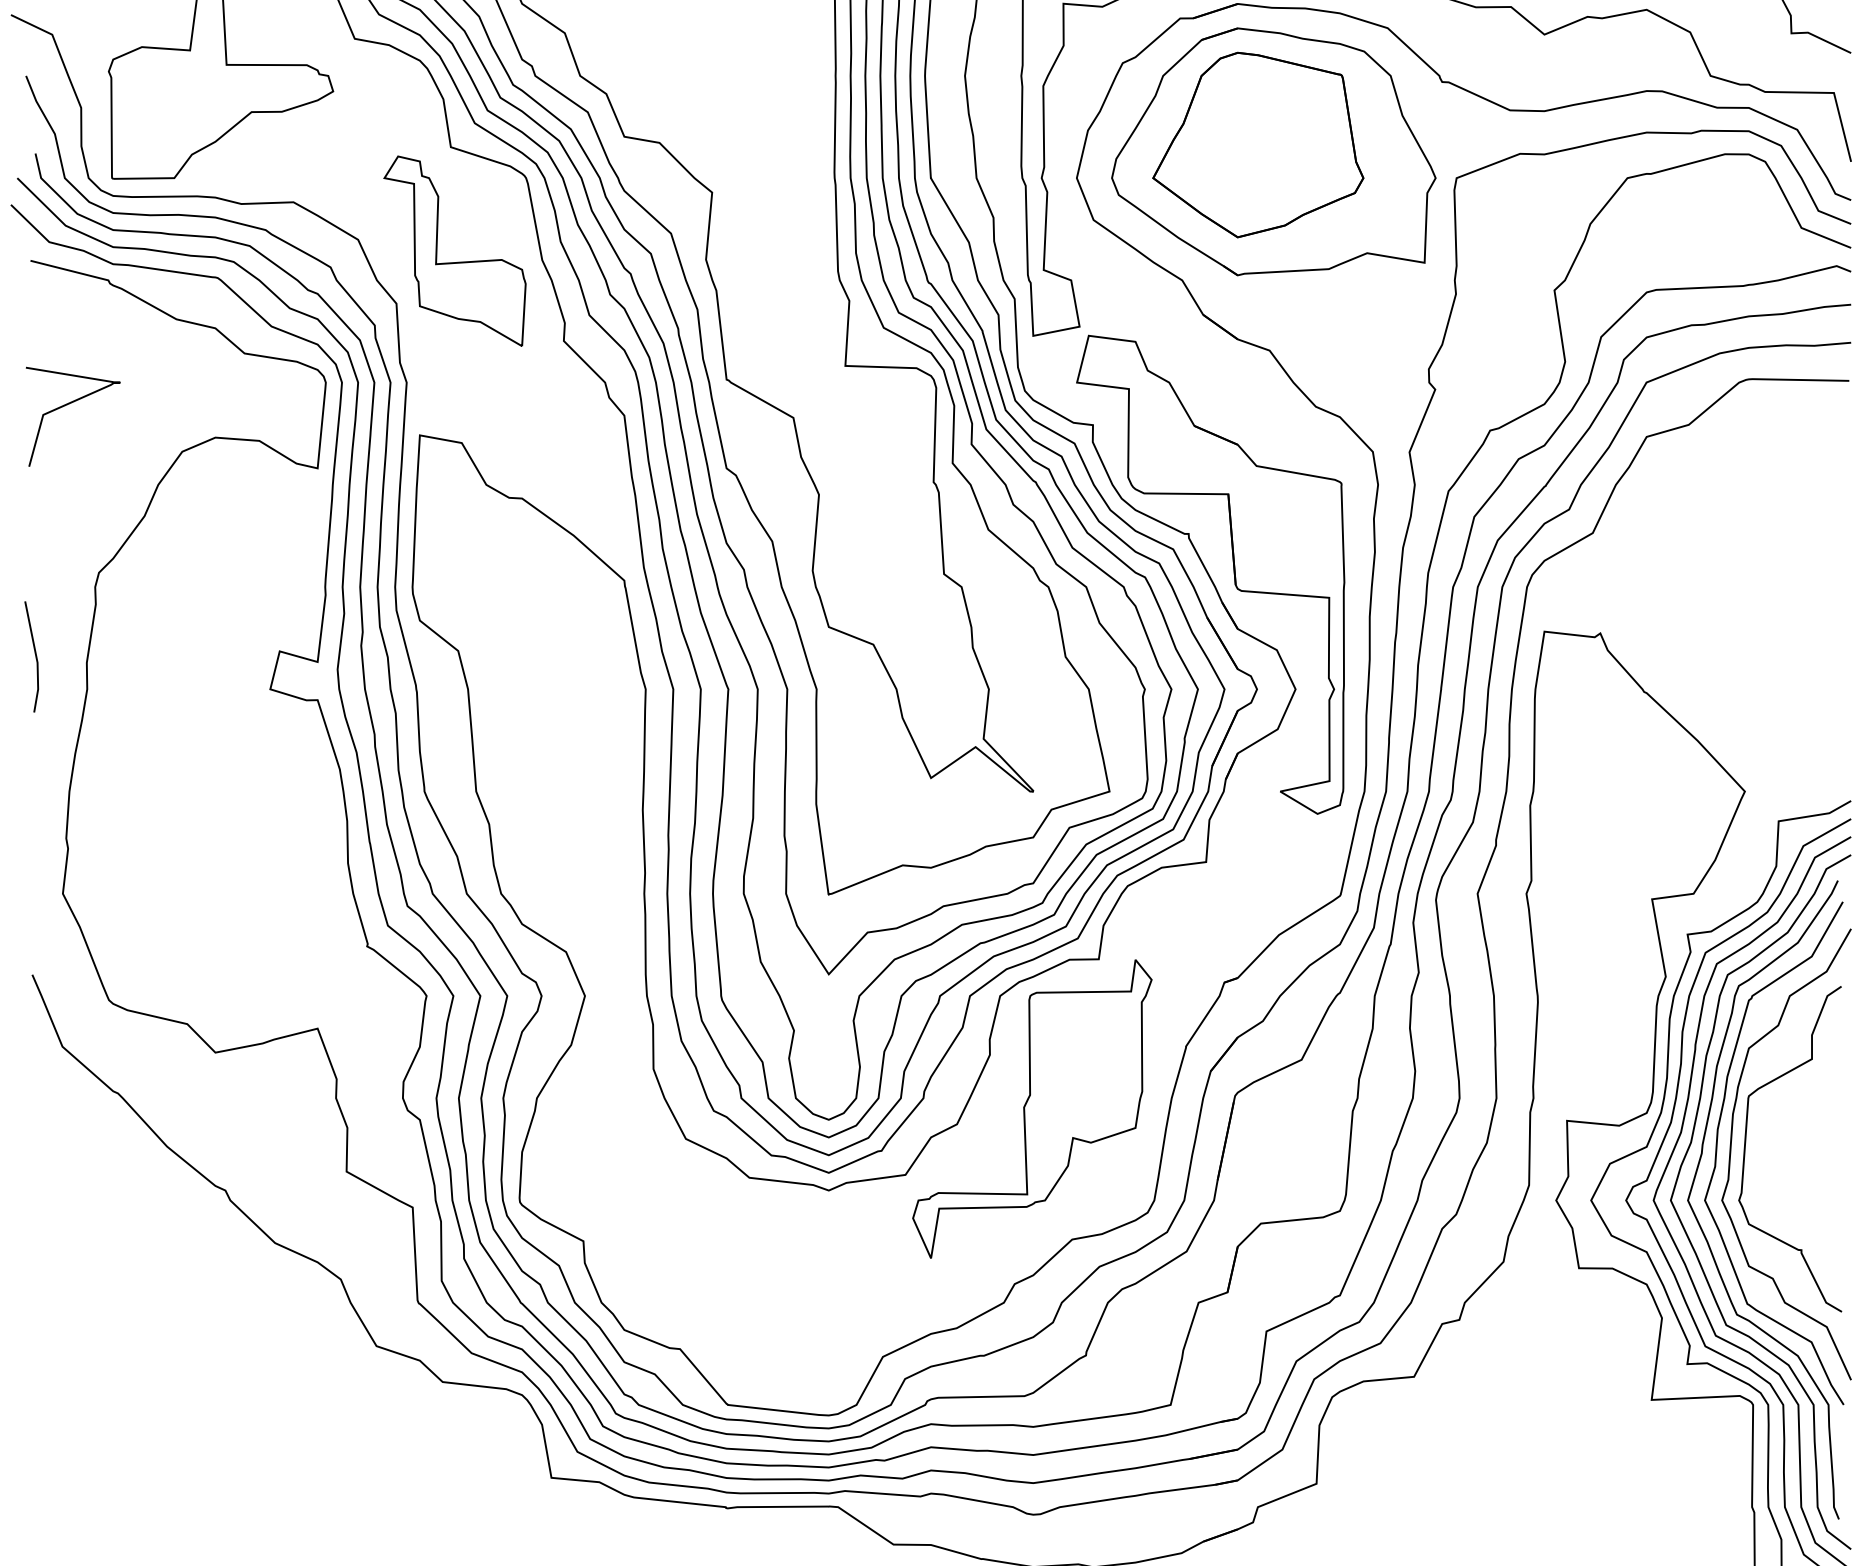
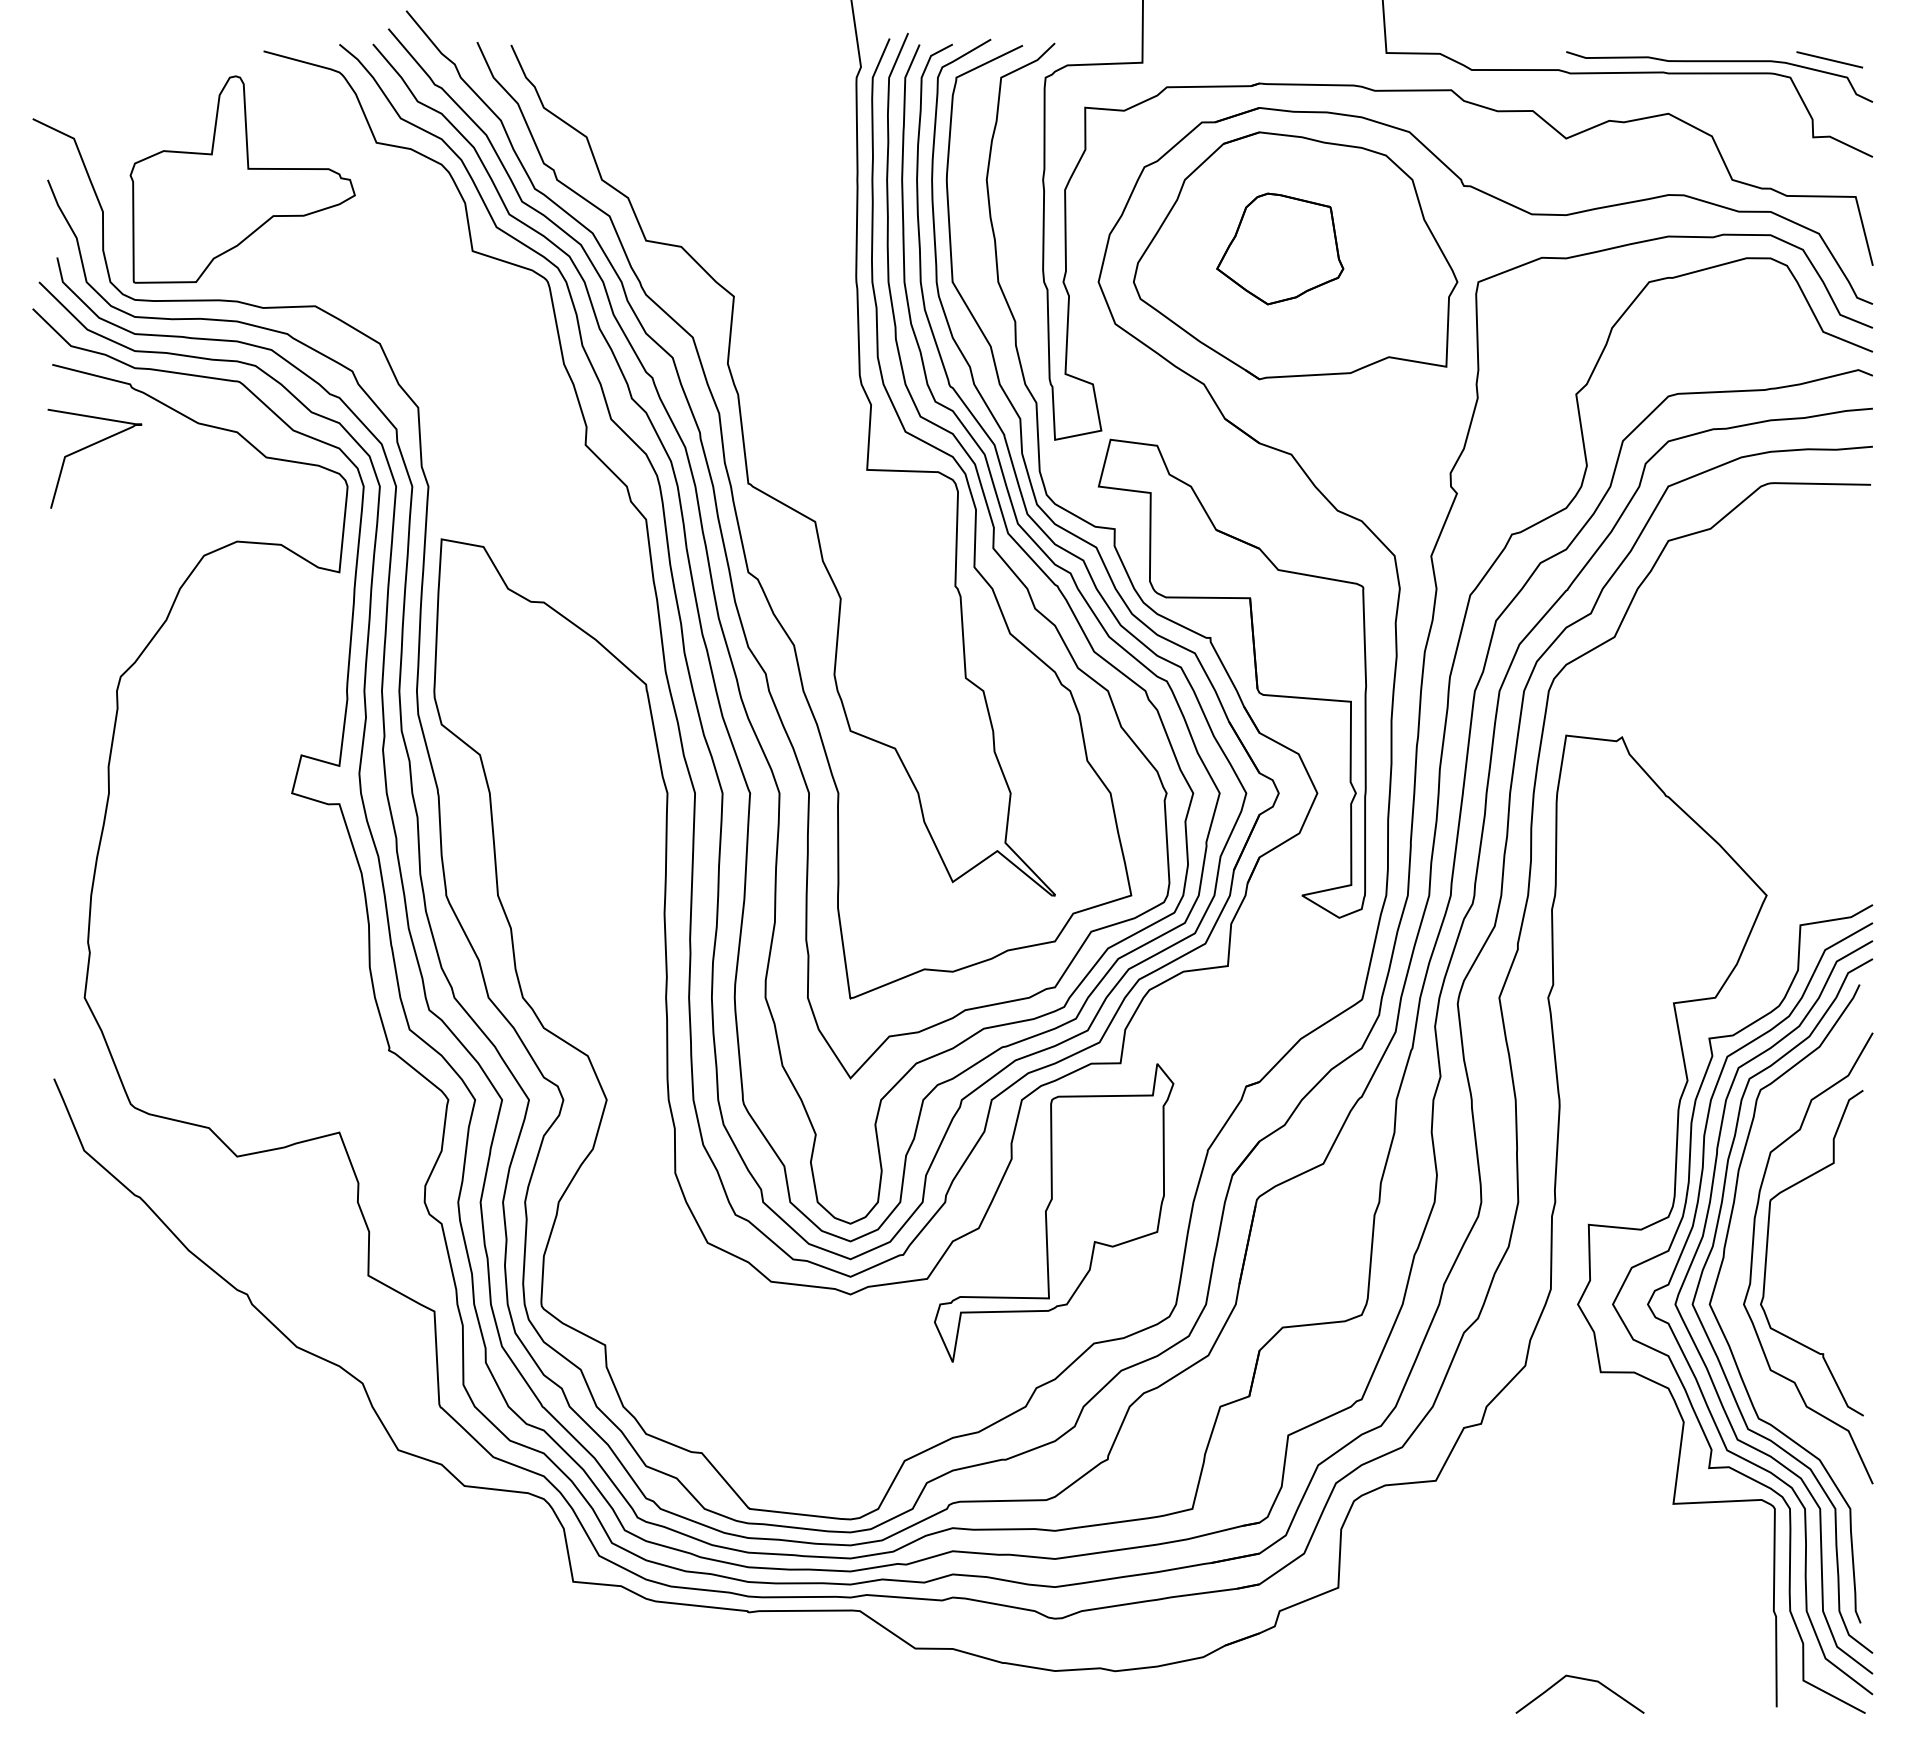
part: (1258, 144) -> (1280, 248), size x0.6
part: (457, 261) -> (479, 365), removed
curve: (67, 405) -> (89, 447), moved
line: (34, 654) -> (56, 758), removed
curve: (1717, 1148) -> (1739, 1252), removed

